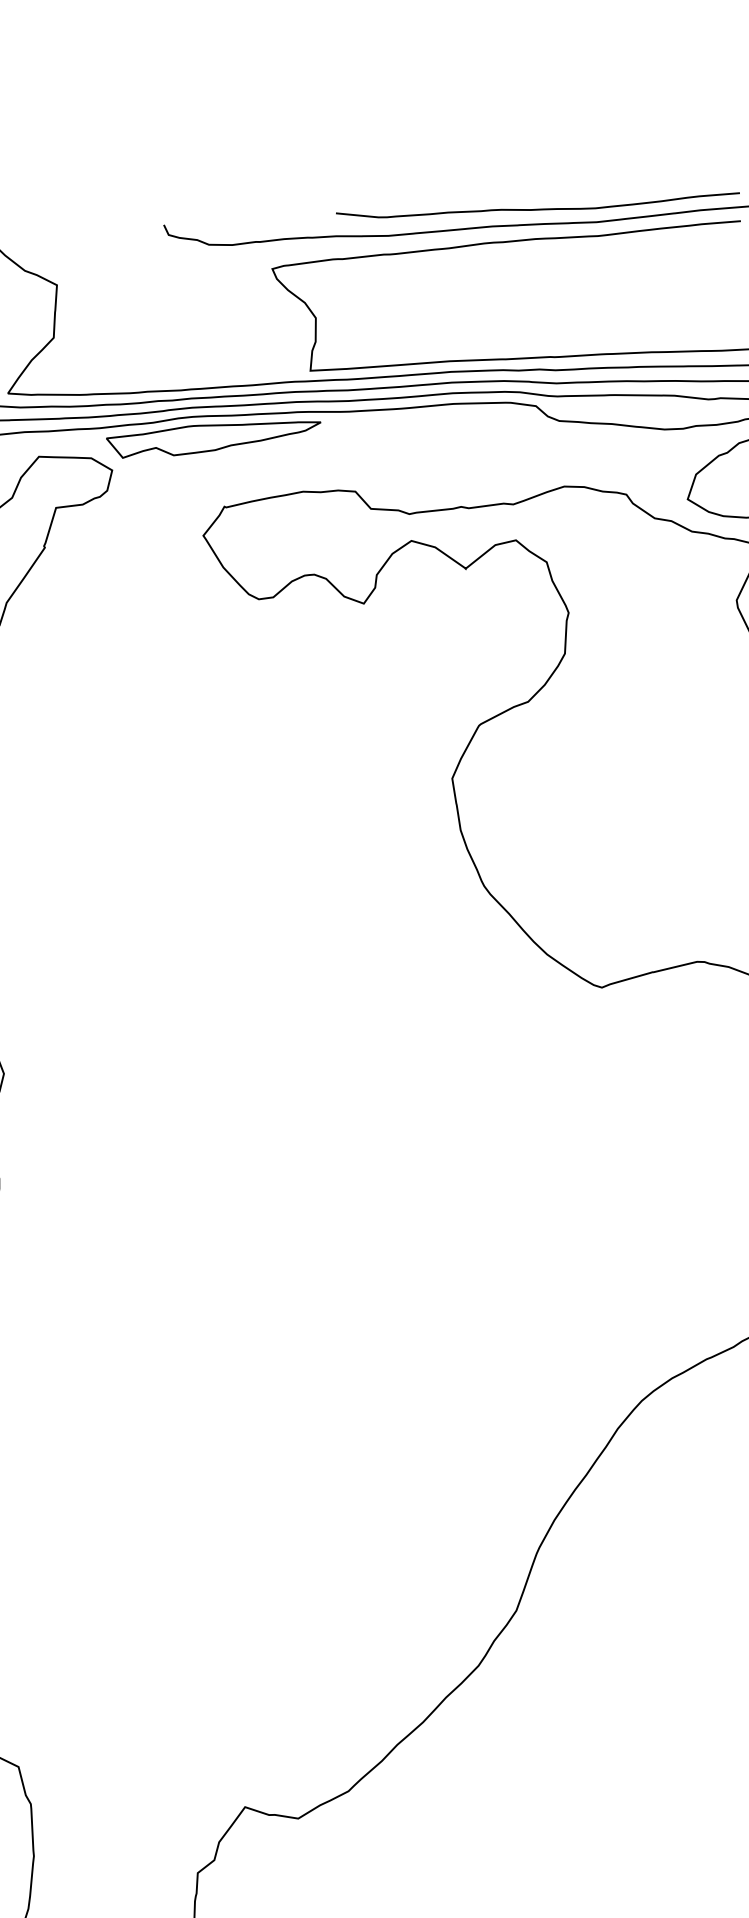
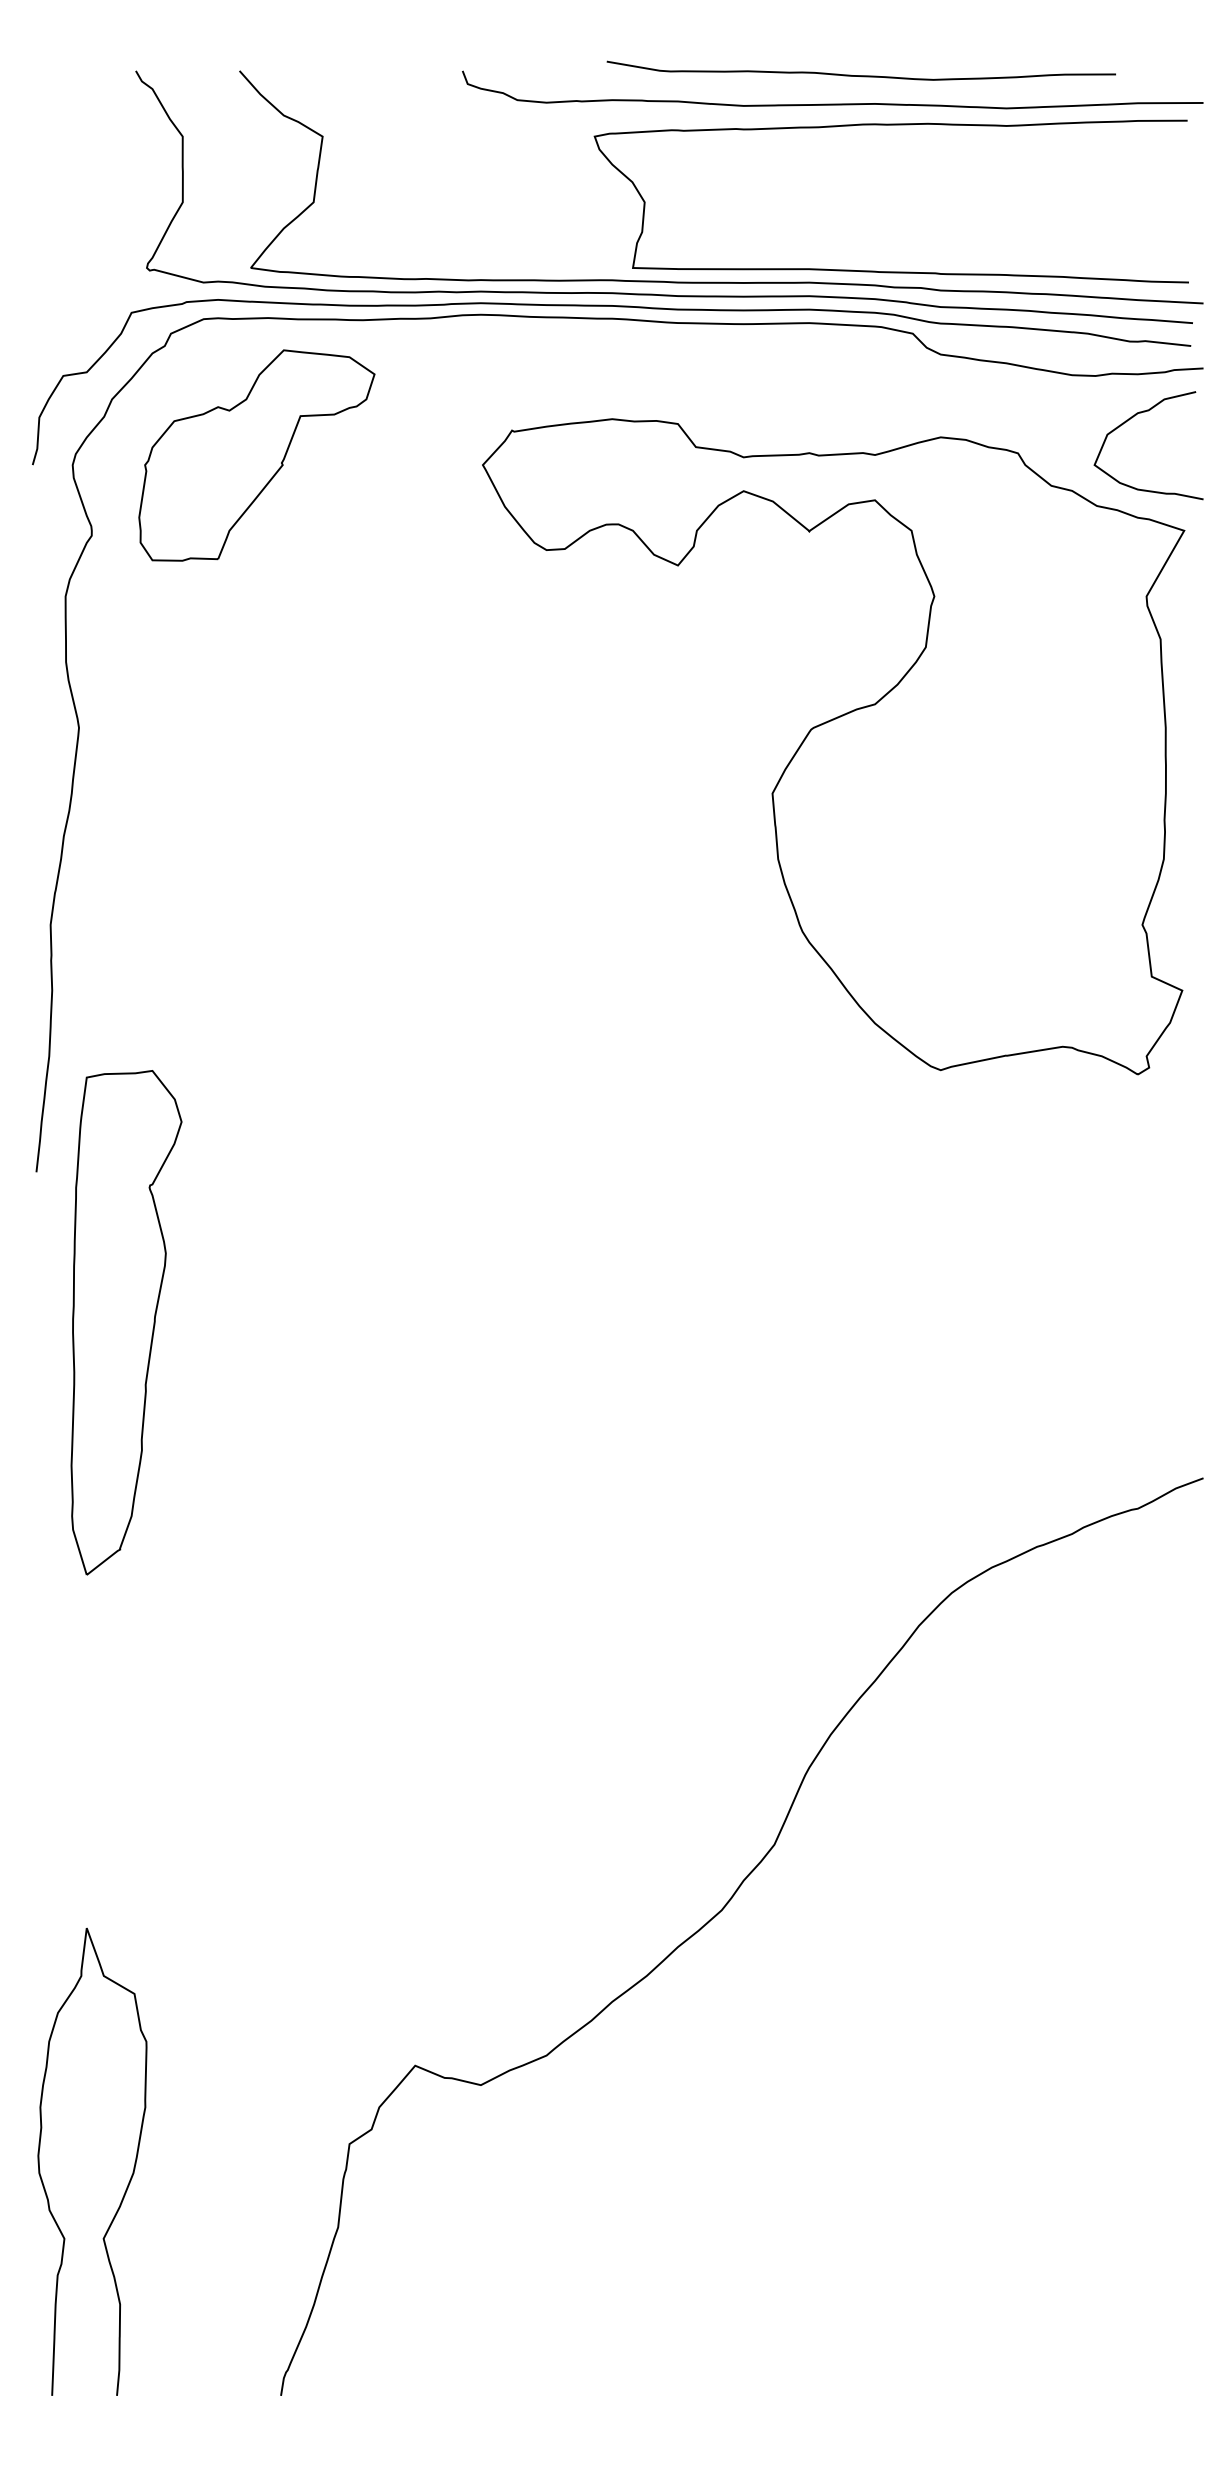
curve: (537, 209) -> (860, 75), moved
part: (214, 438) -> (505, 343), removed

